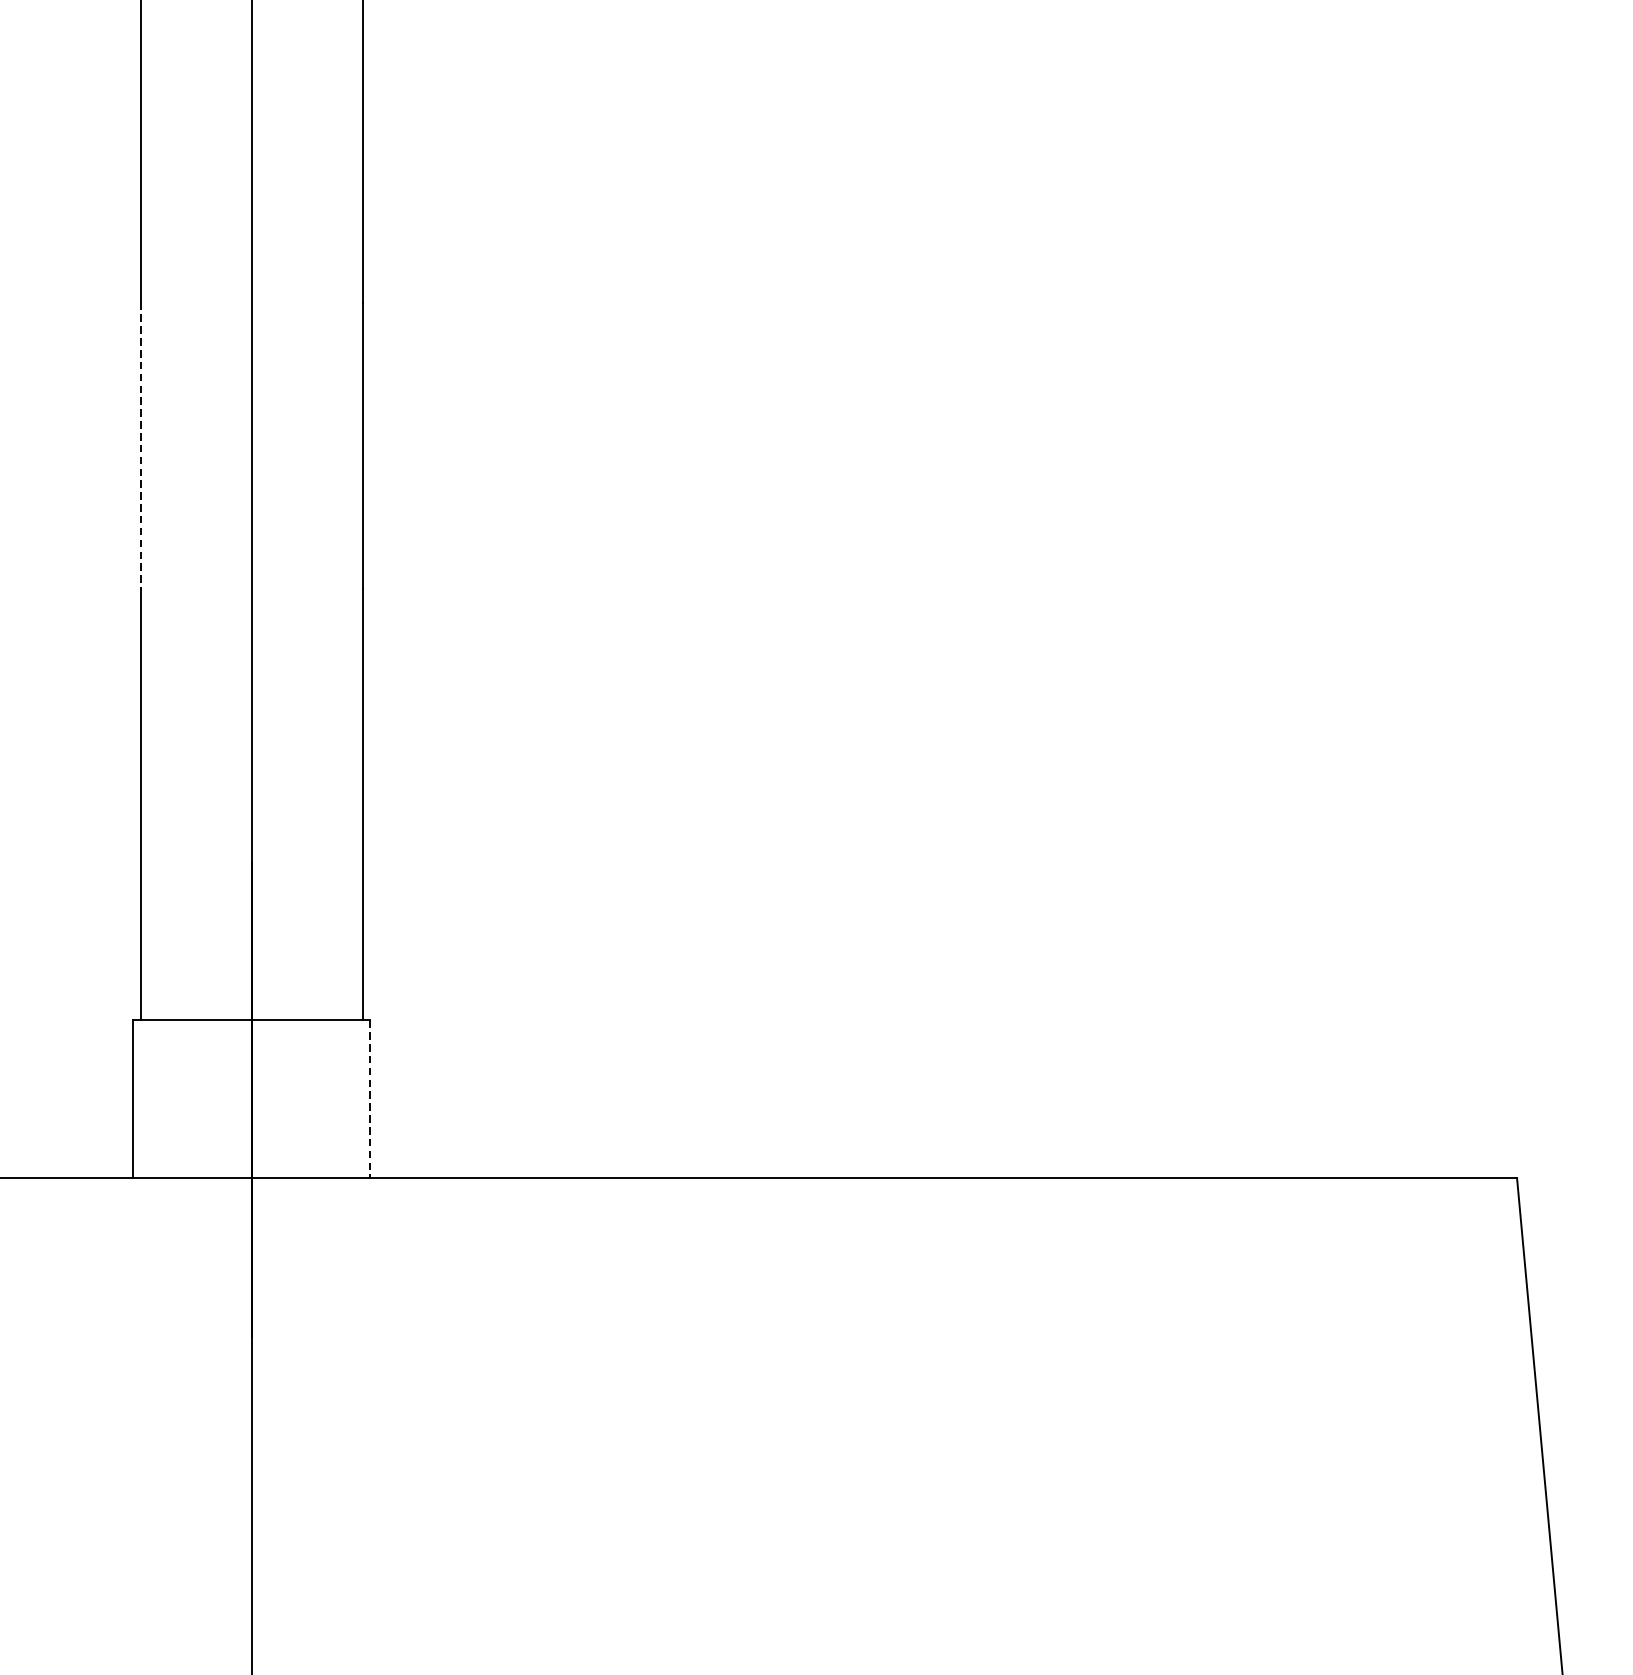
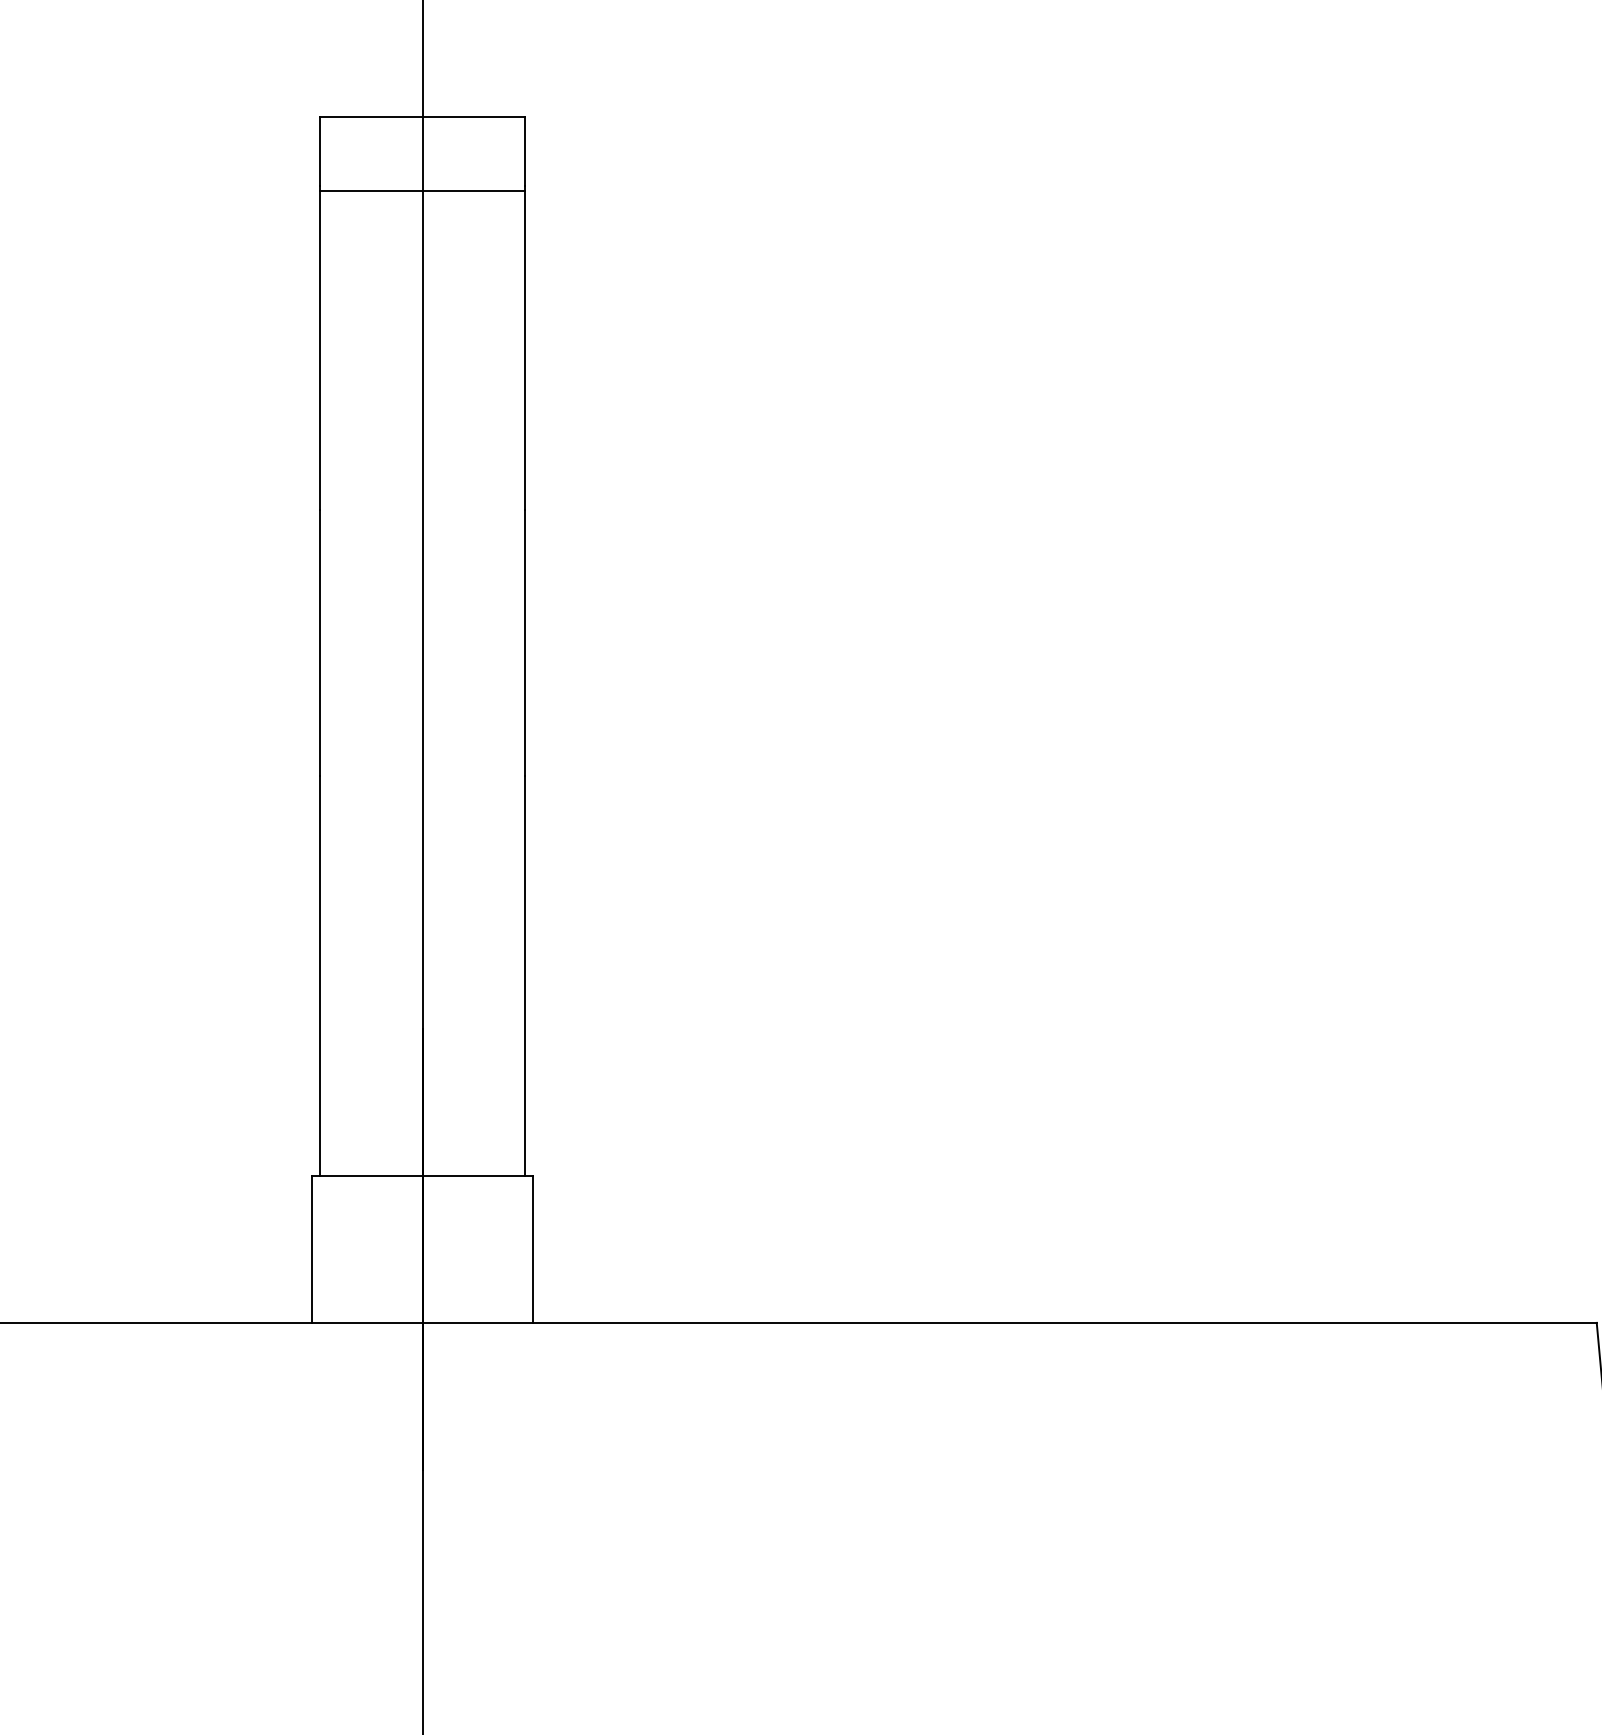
line: (140, 445) -> (319, 642), dashed -> solid
line: (370, 1099) -> (532, 1249), dashed -> solid

